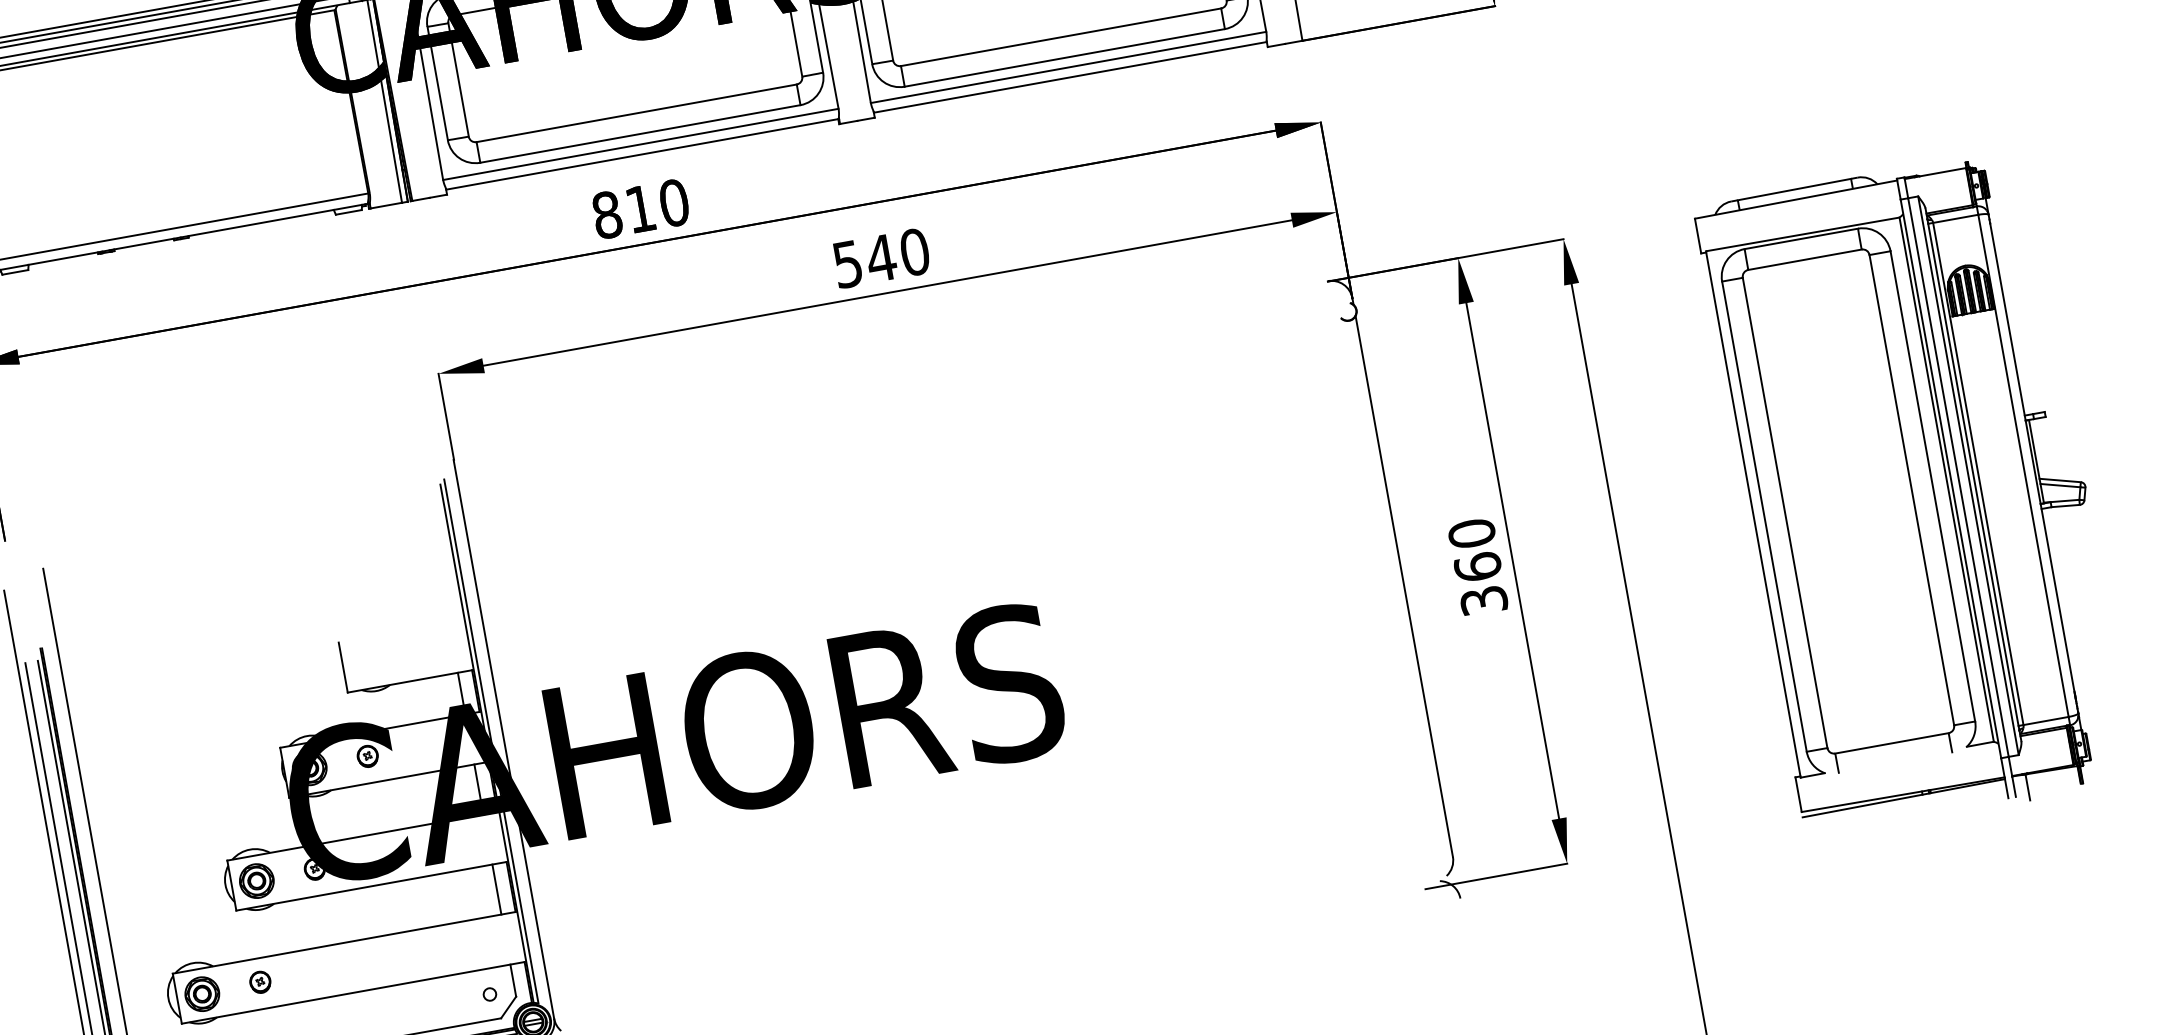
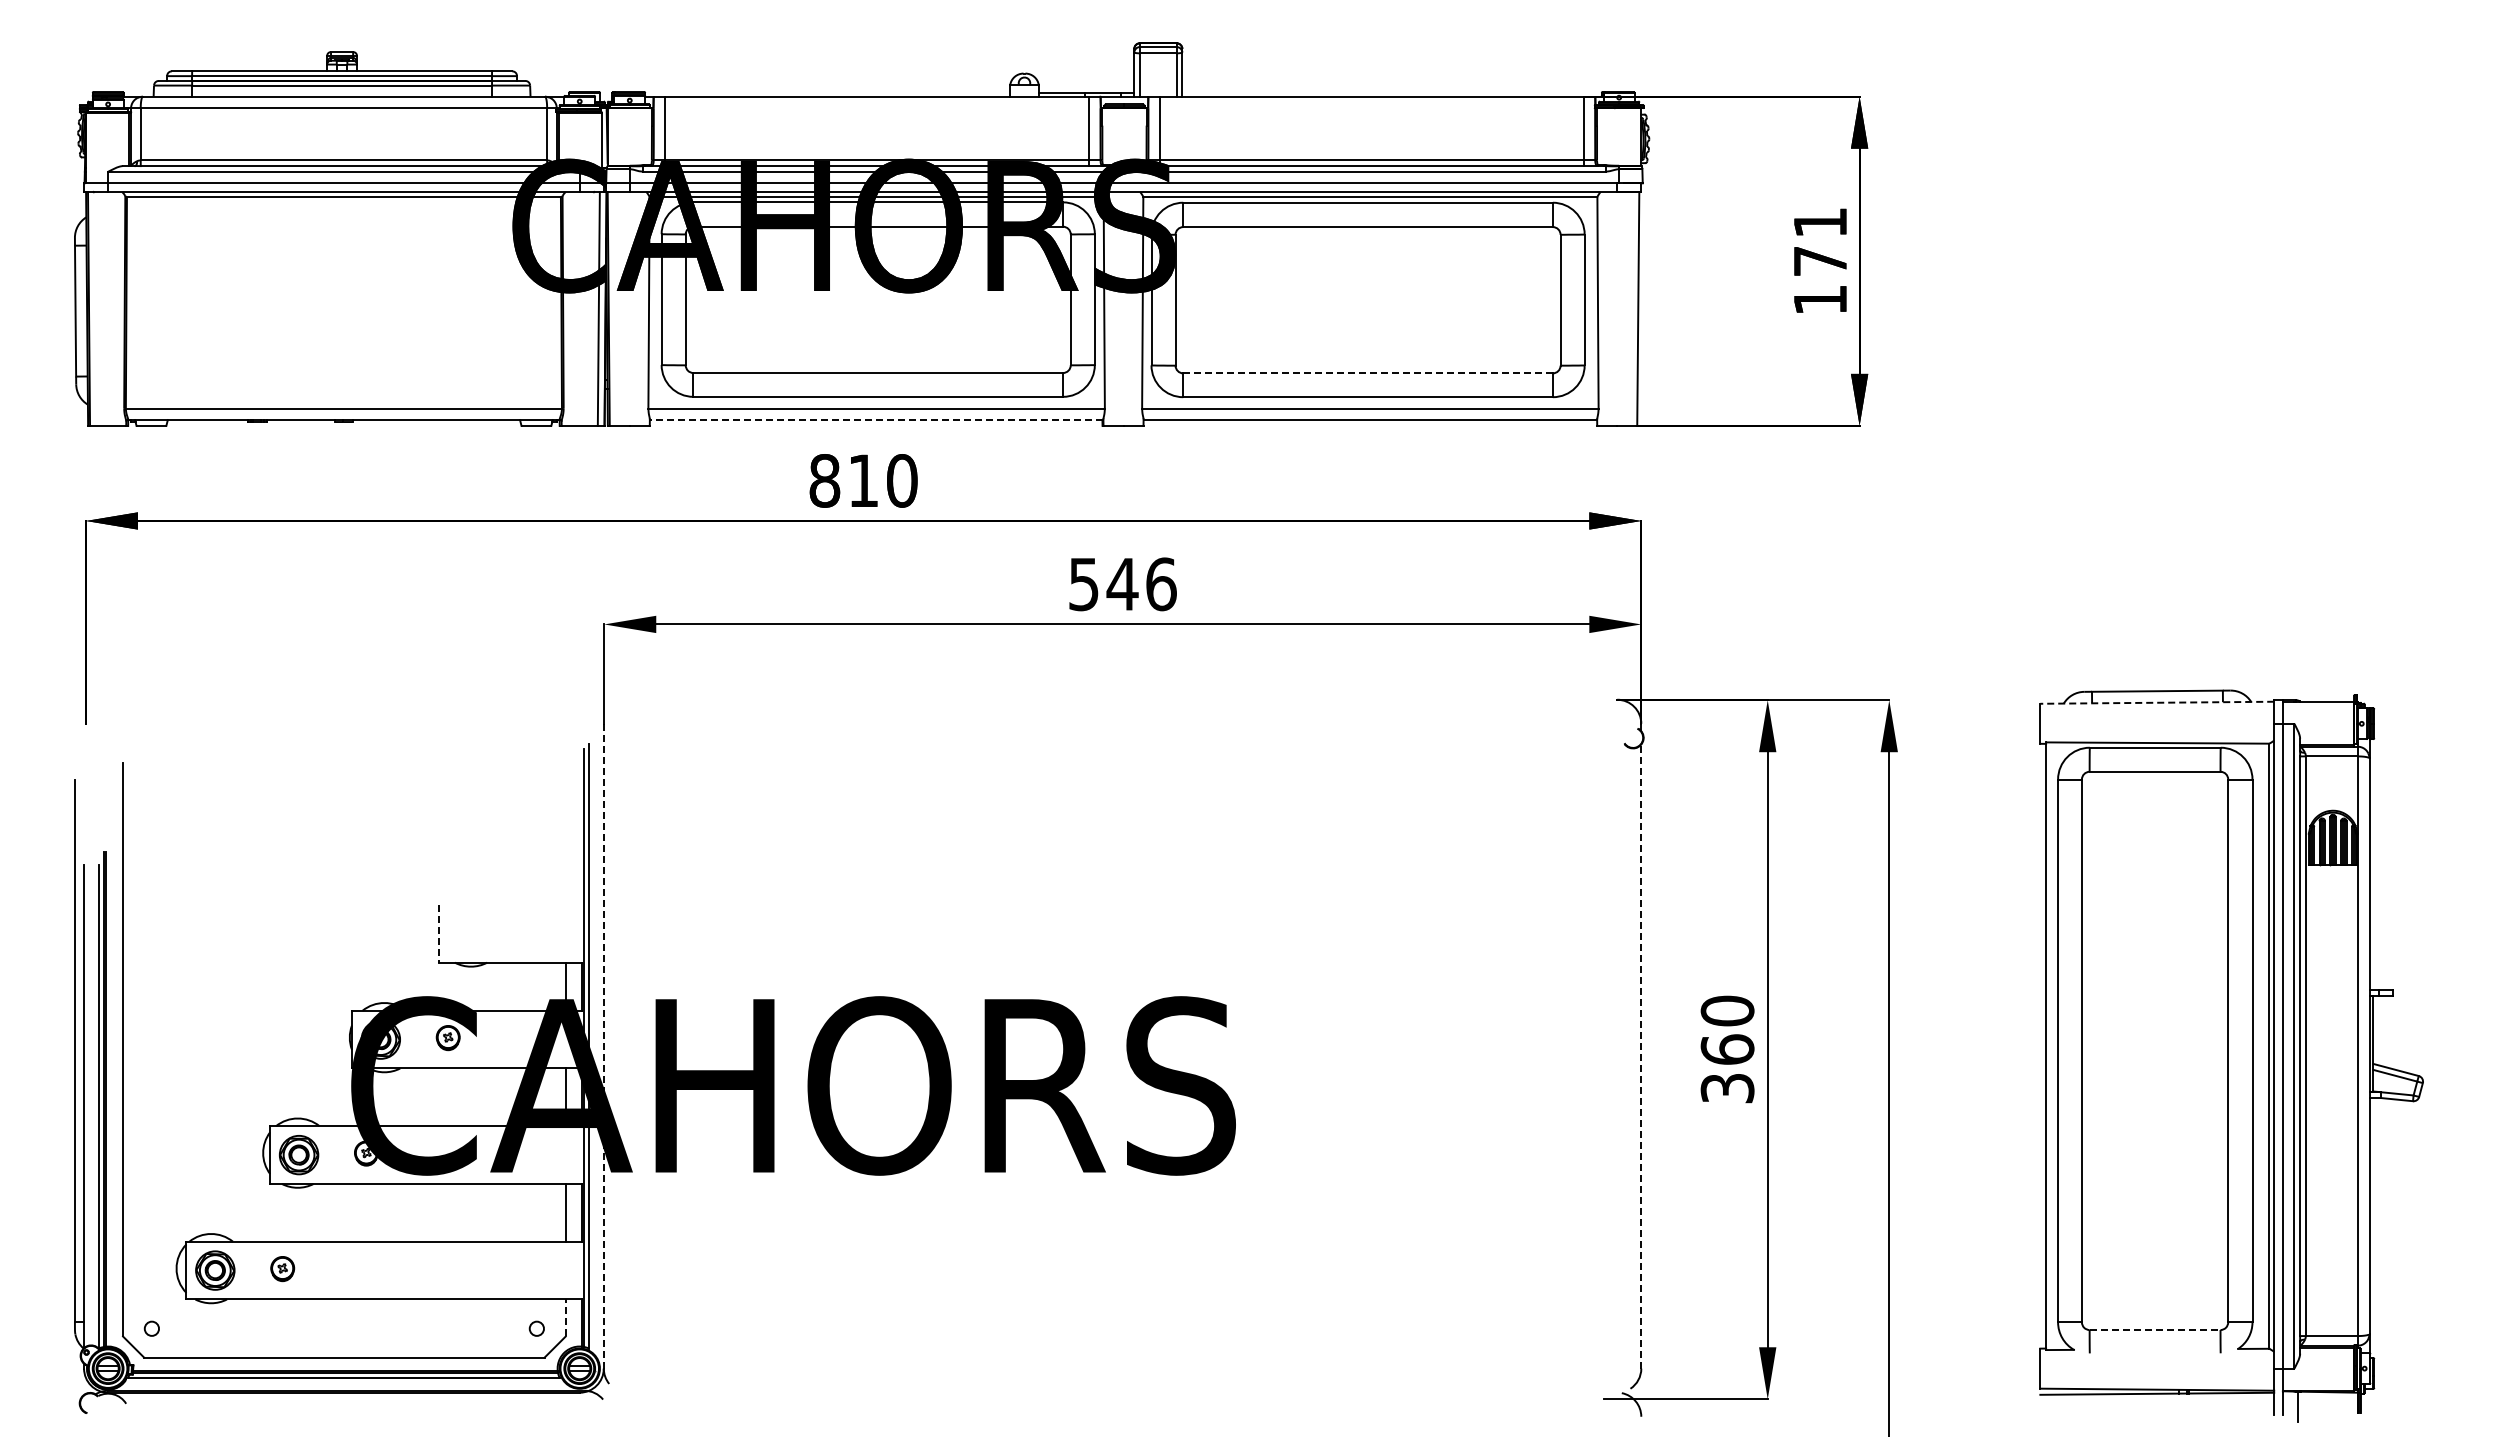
line: (1061, 37) -> (1368, 373), solid -> dashed
line: (642, 154) -> (876, 420), solid -> dashed
line: (1796, 199) -> (2157, 702), solid -> dashed
text: (915, 252) -> (1161, 584), 540 -> 546
line: (1404, 586) -> (1641, 1056), solid -> dashed
line: (343, 667) -> (438, 933), solid -> dashed
line: (503, 739) -> (603, 1046), solid -> dashed
line: (1892, 743) -> (2155, 1330), solid -> dashed
line: (512, 980) -> (565, 1317), solid -> dashed

